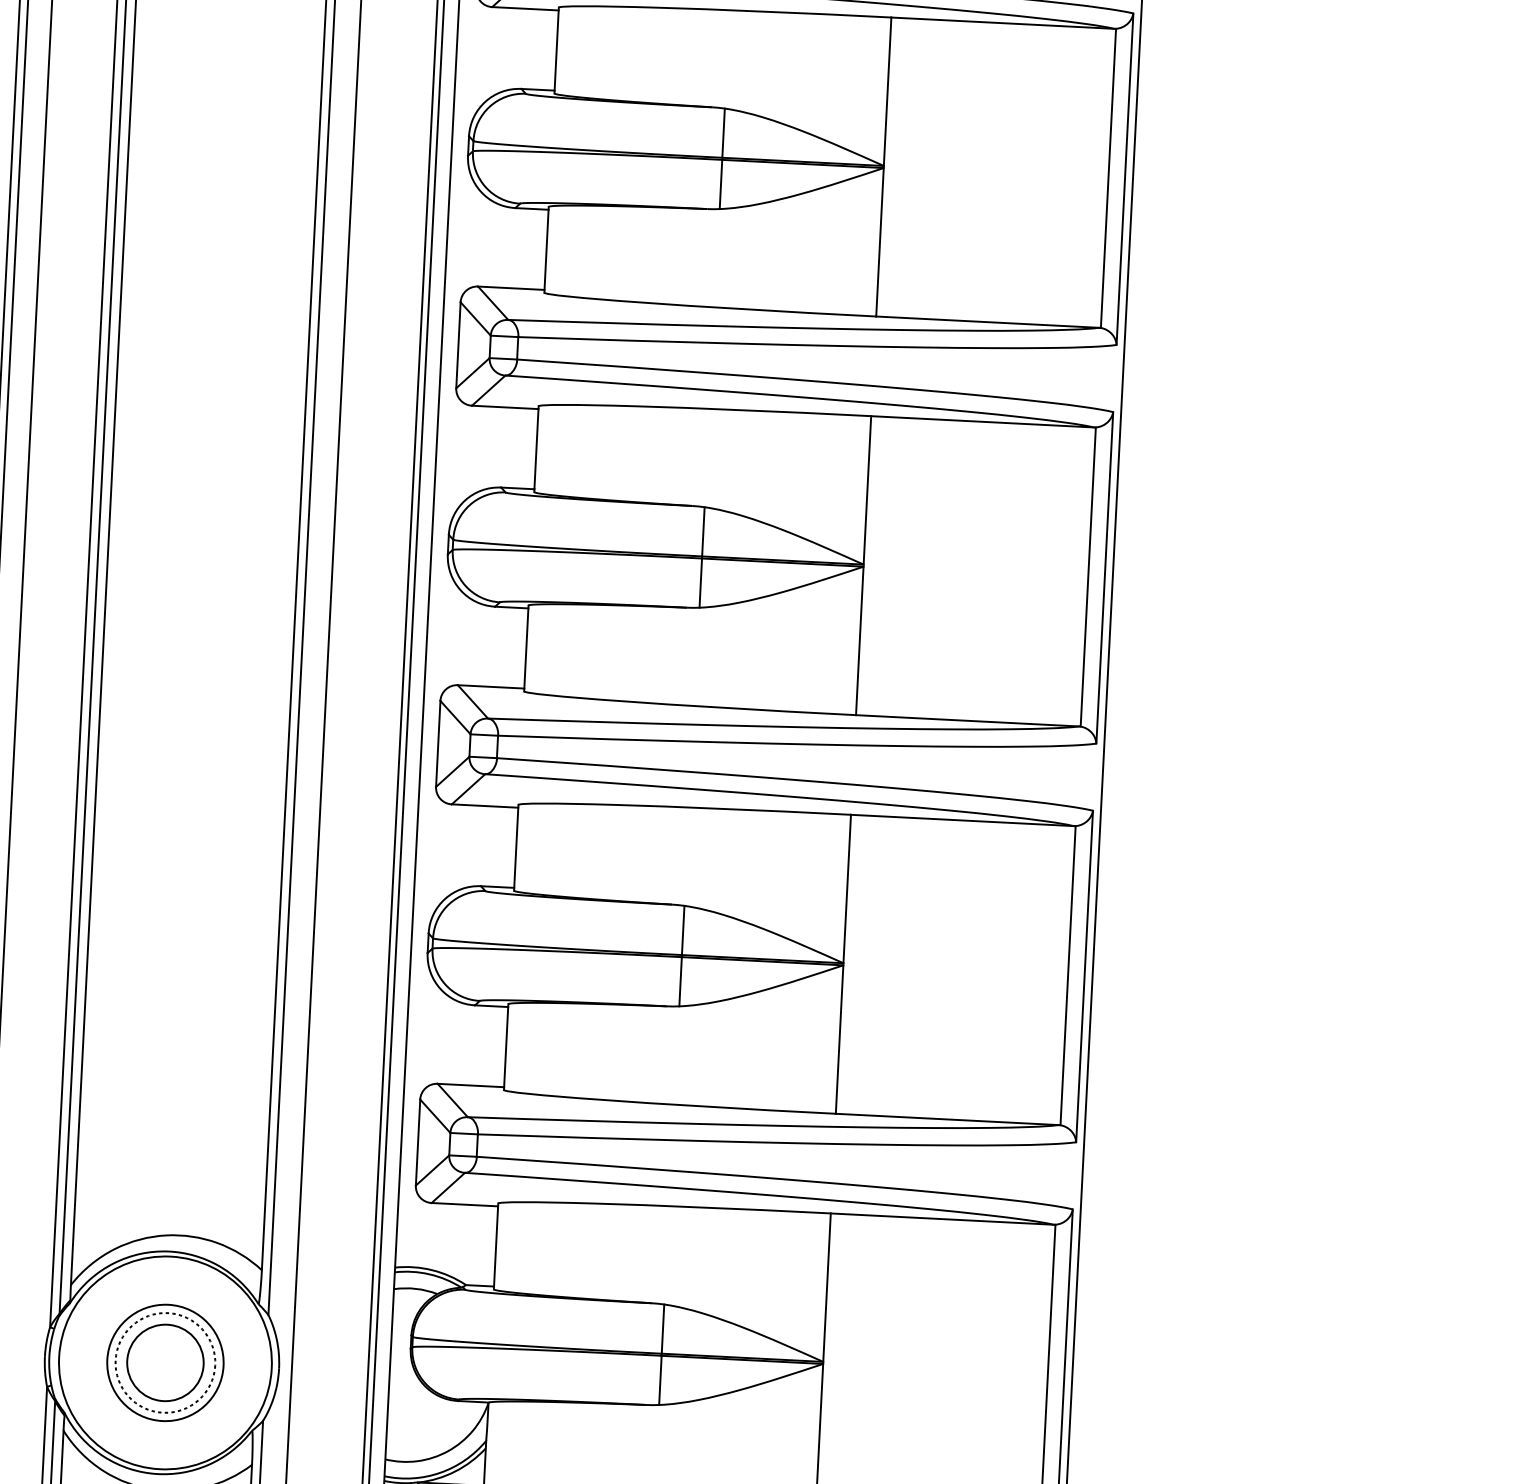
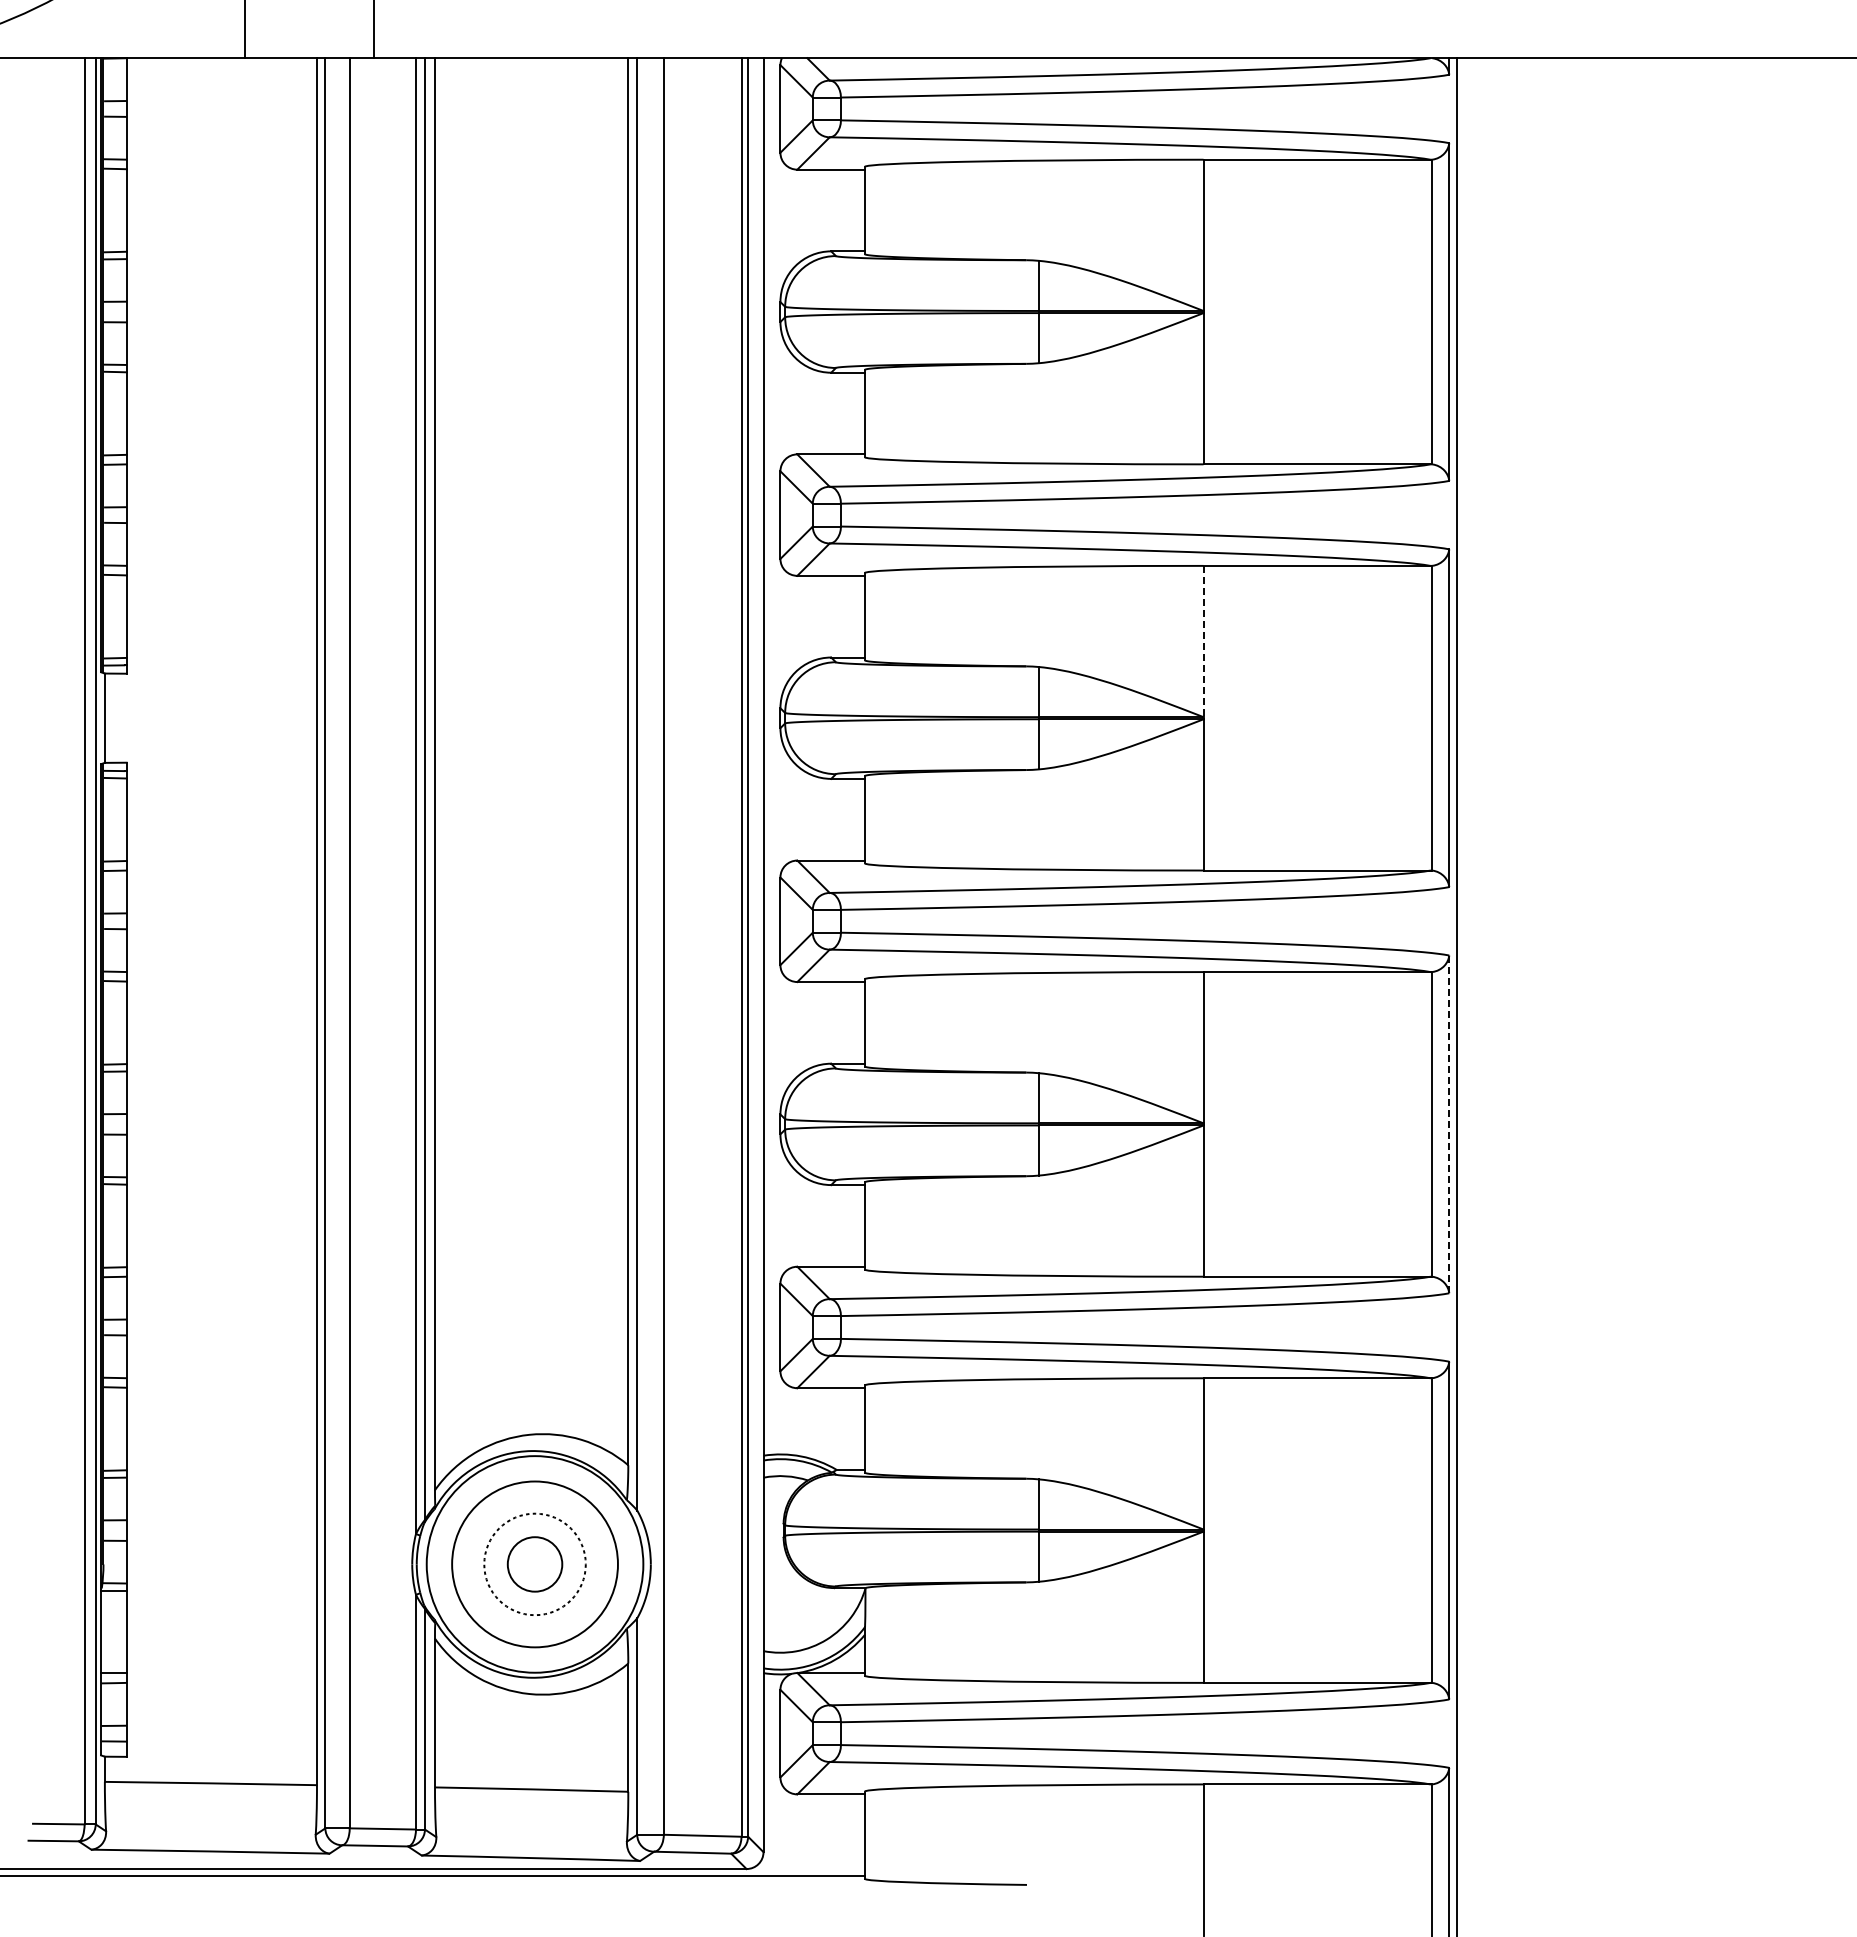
line: (867, 490) -> (1203, 641), solid -> dashed
line: (1084, 976) -> (1449, 1124), solid -> dashed
circle: (164, 1362) -> (534, 1564), size x0.7
circle: (164, 1362) -> (534, 1564), size x1.4

